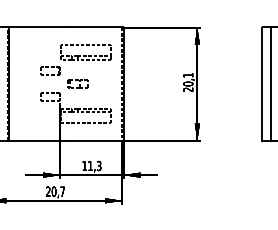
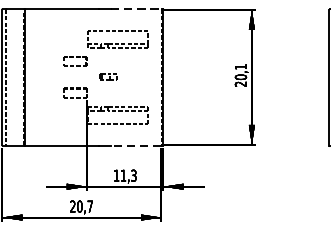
line: (101, 27) -> (136, 9), solid -> dashed
part: (77, 83) -> (107, 76), size x0.7
line: (100, 141) -> (135, 146), solid -> dashed

